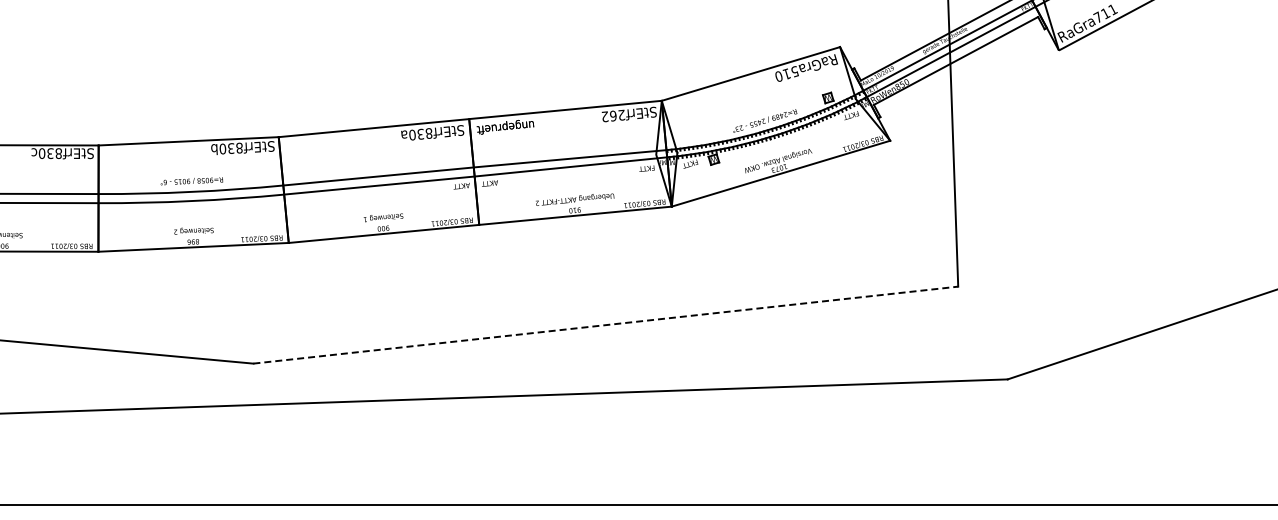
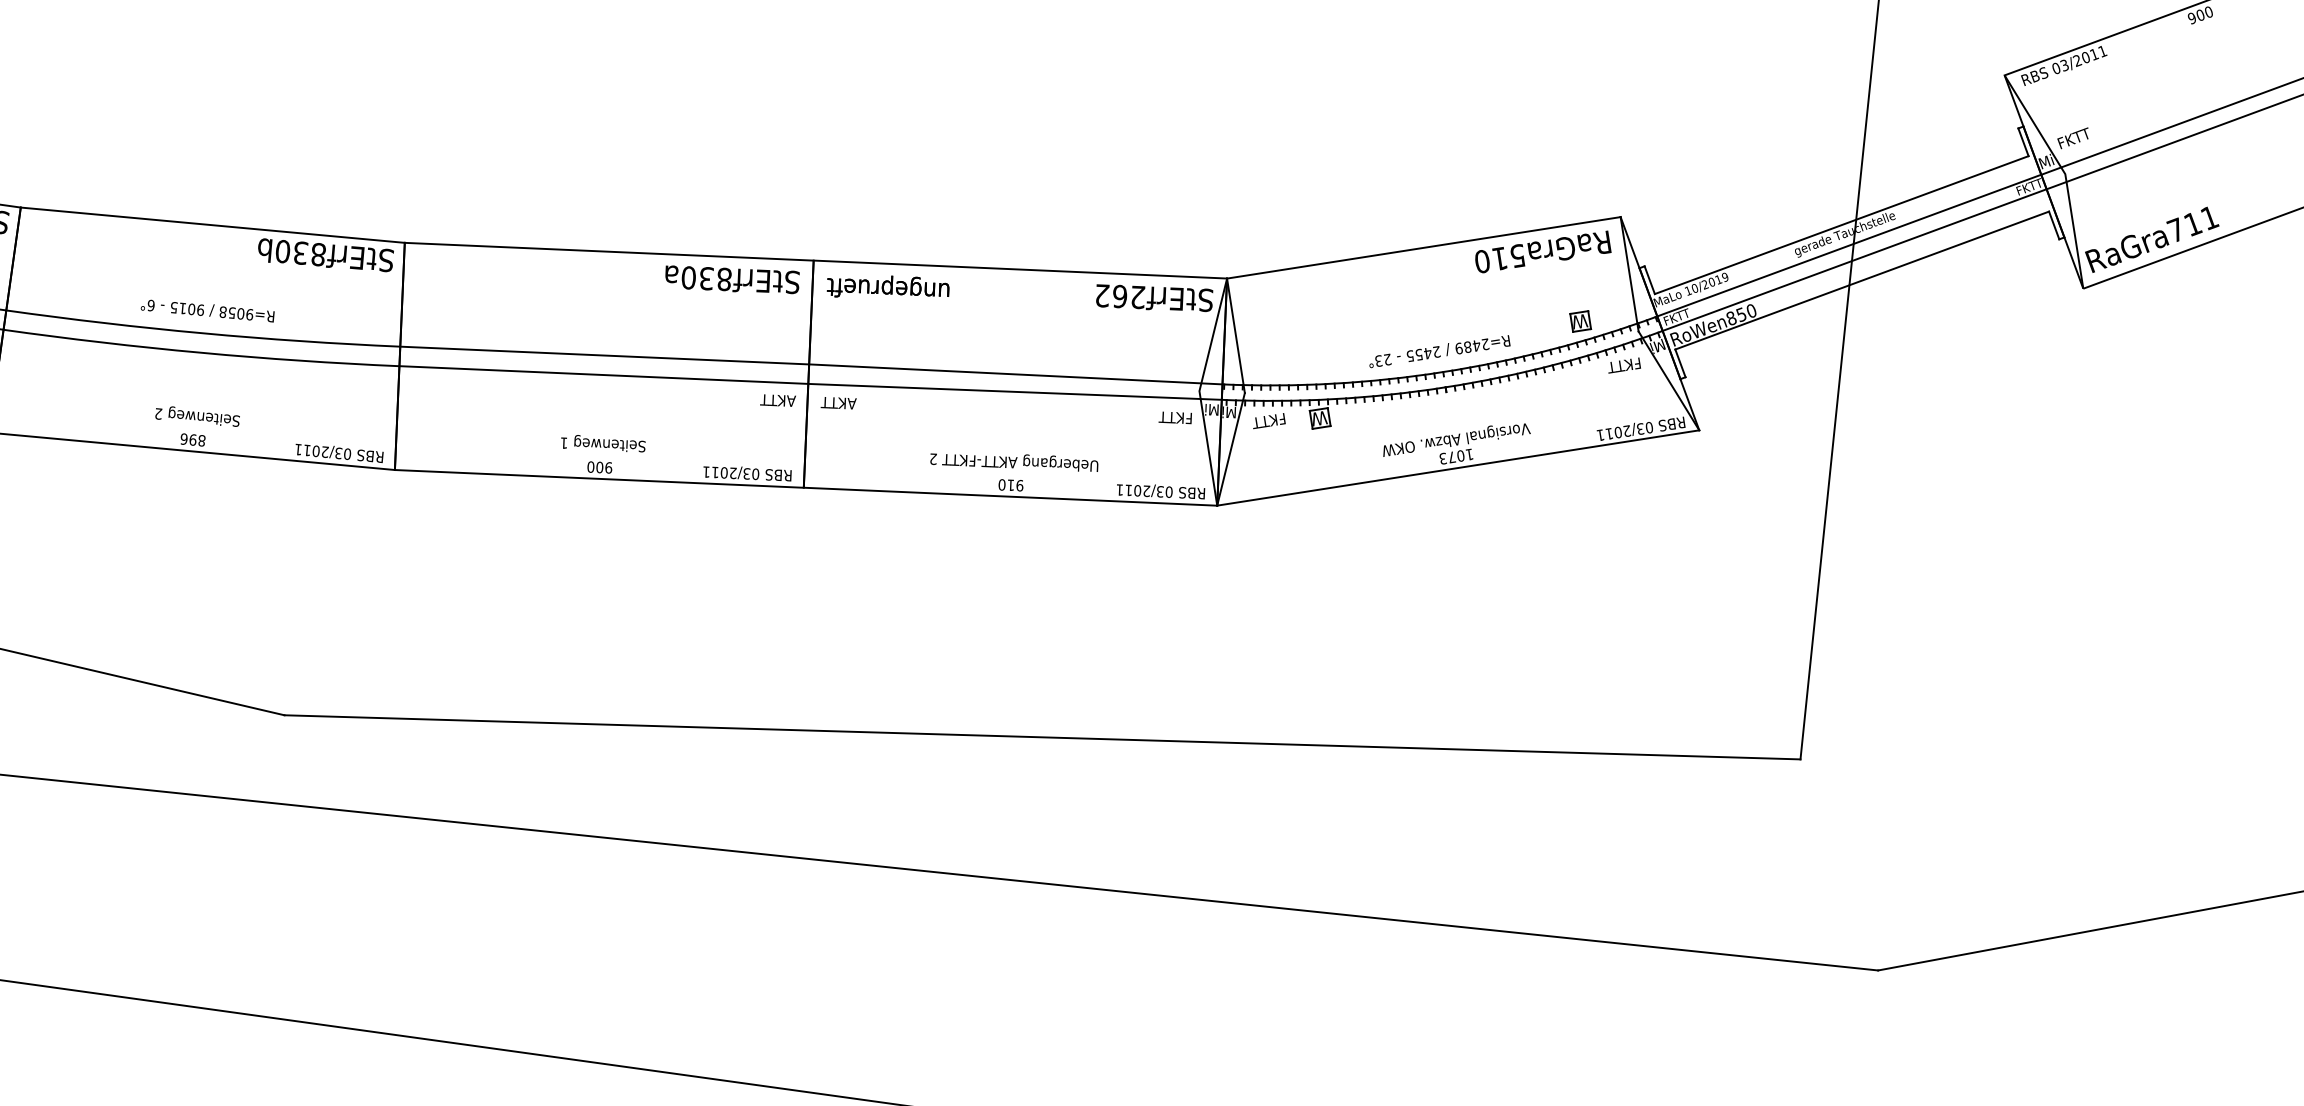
line: (605, 325) -> (1041, 738), dashed -> solid

